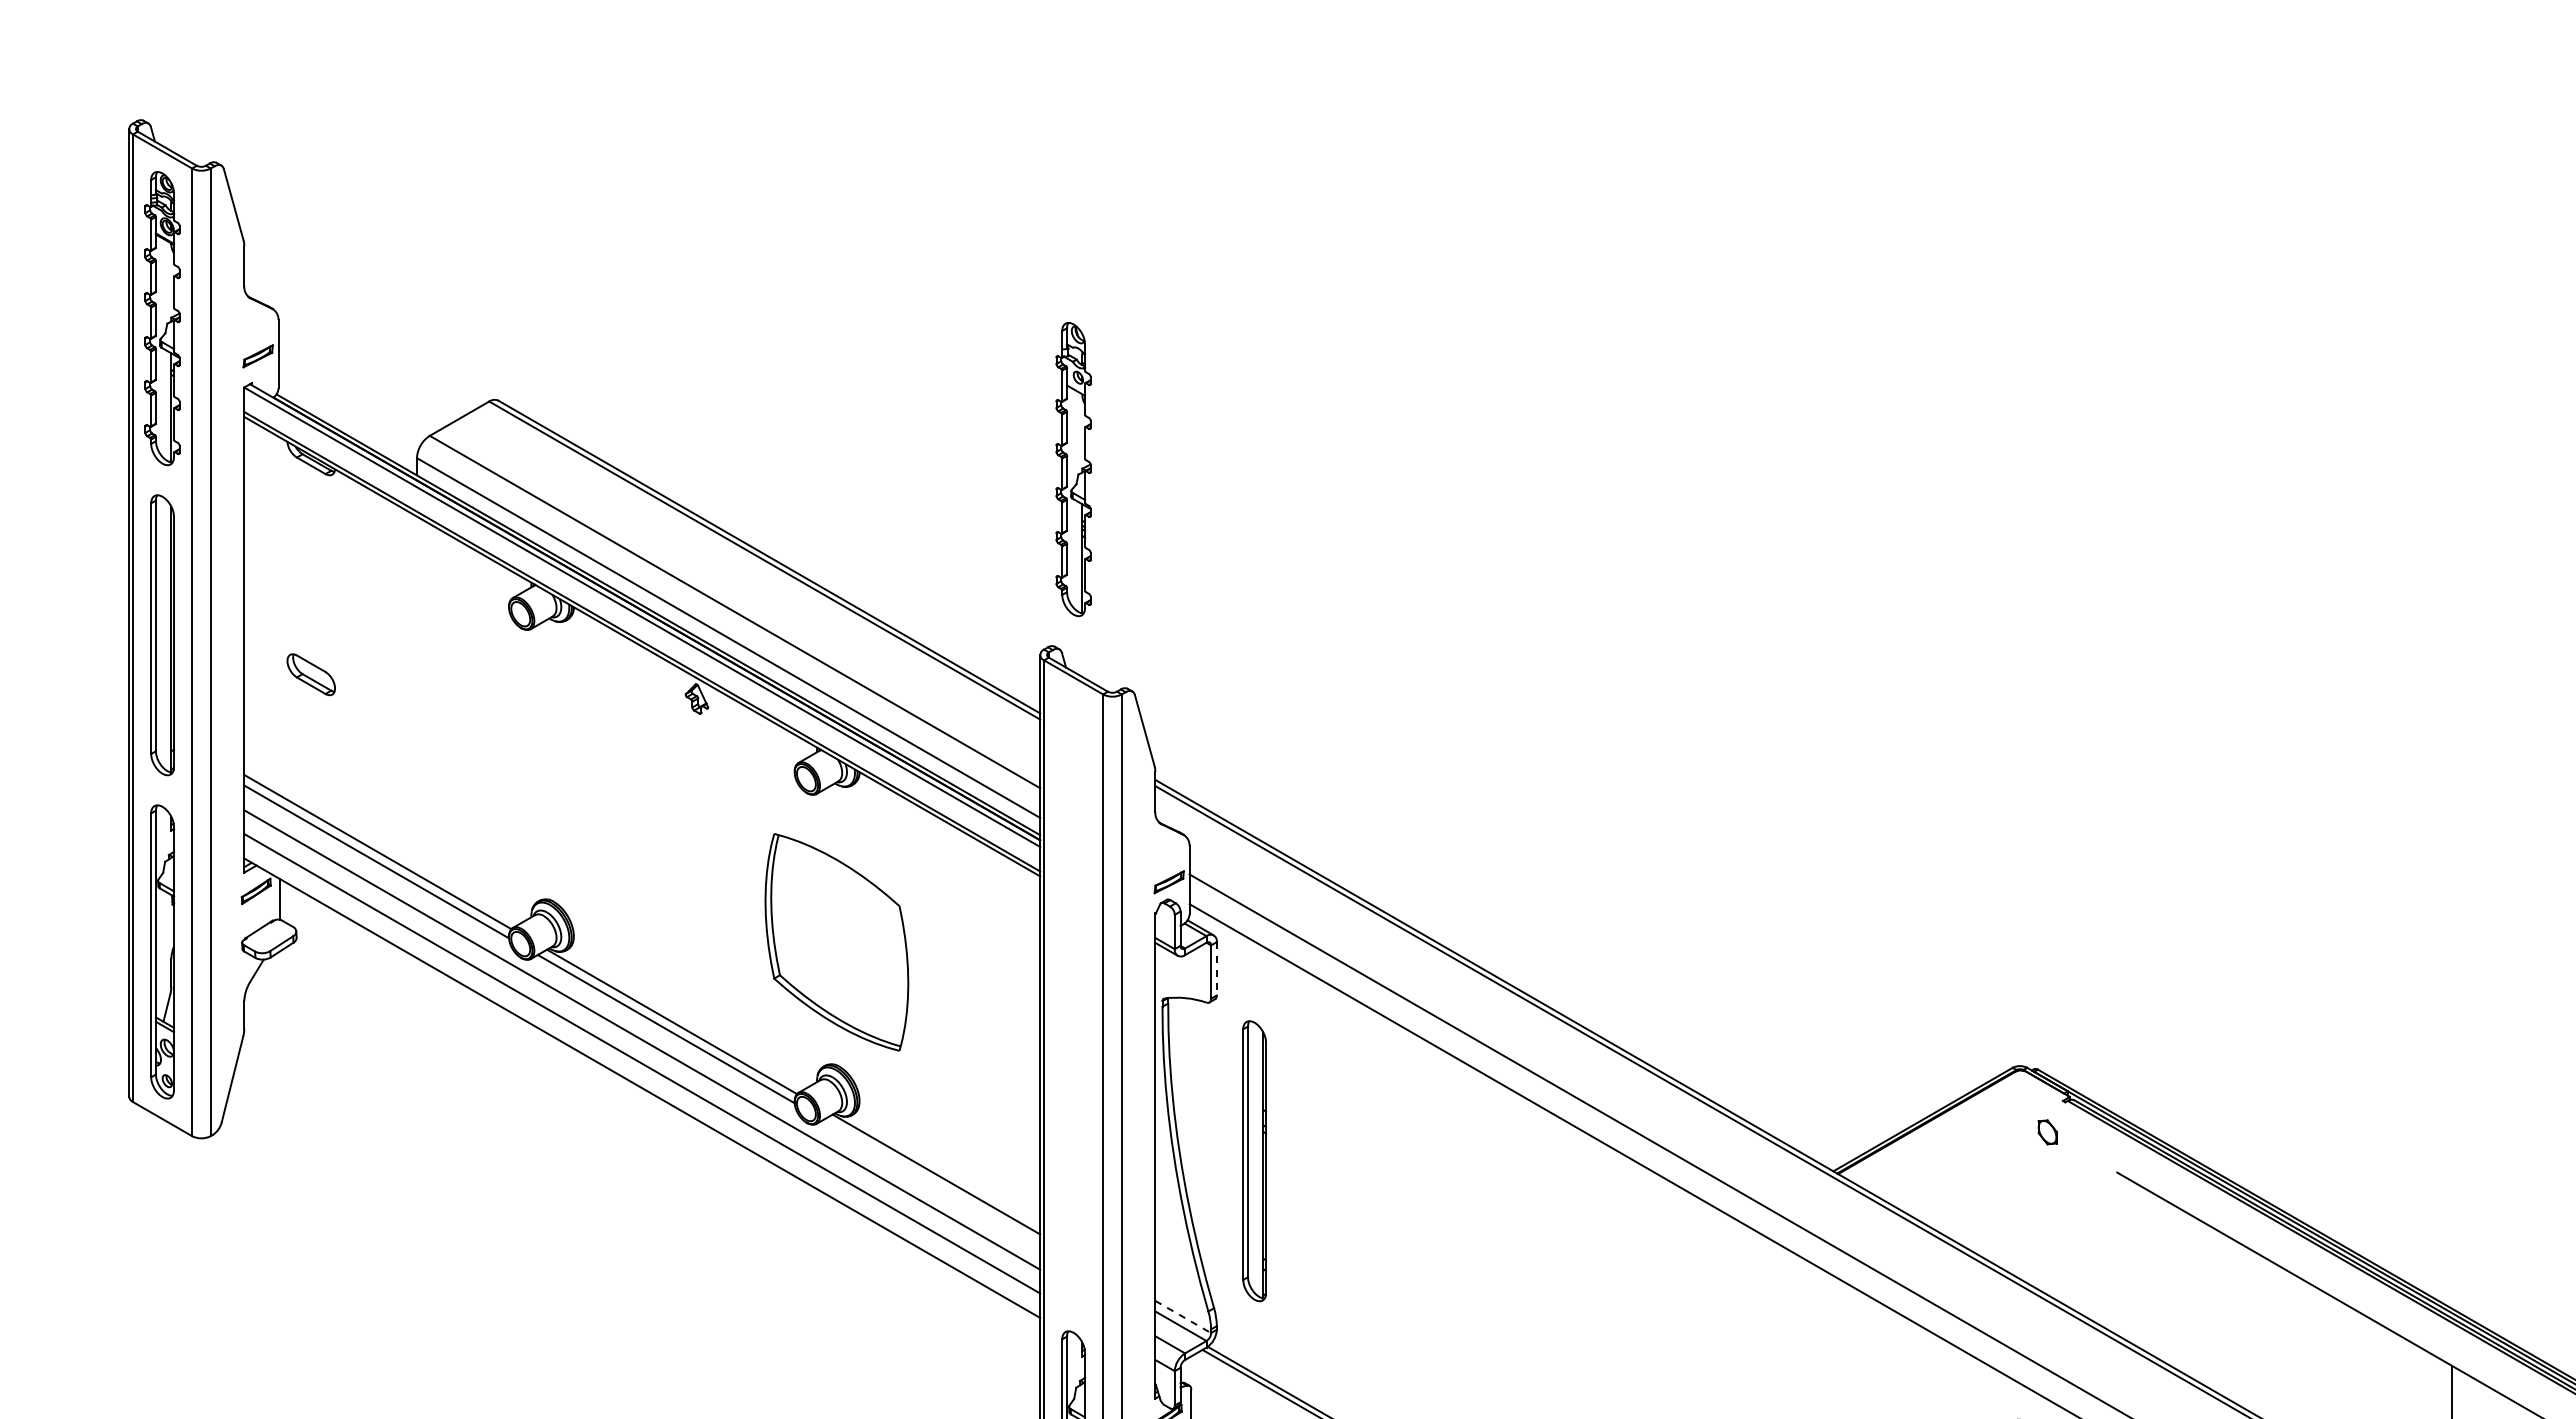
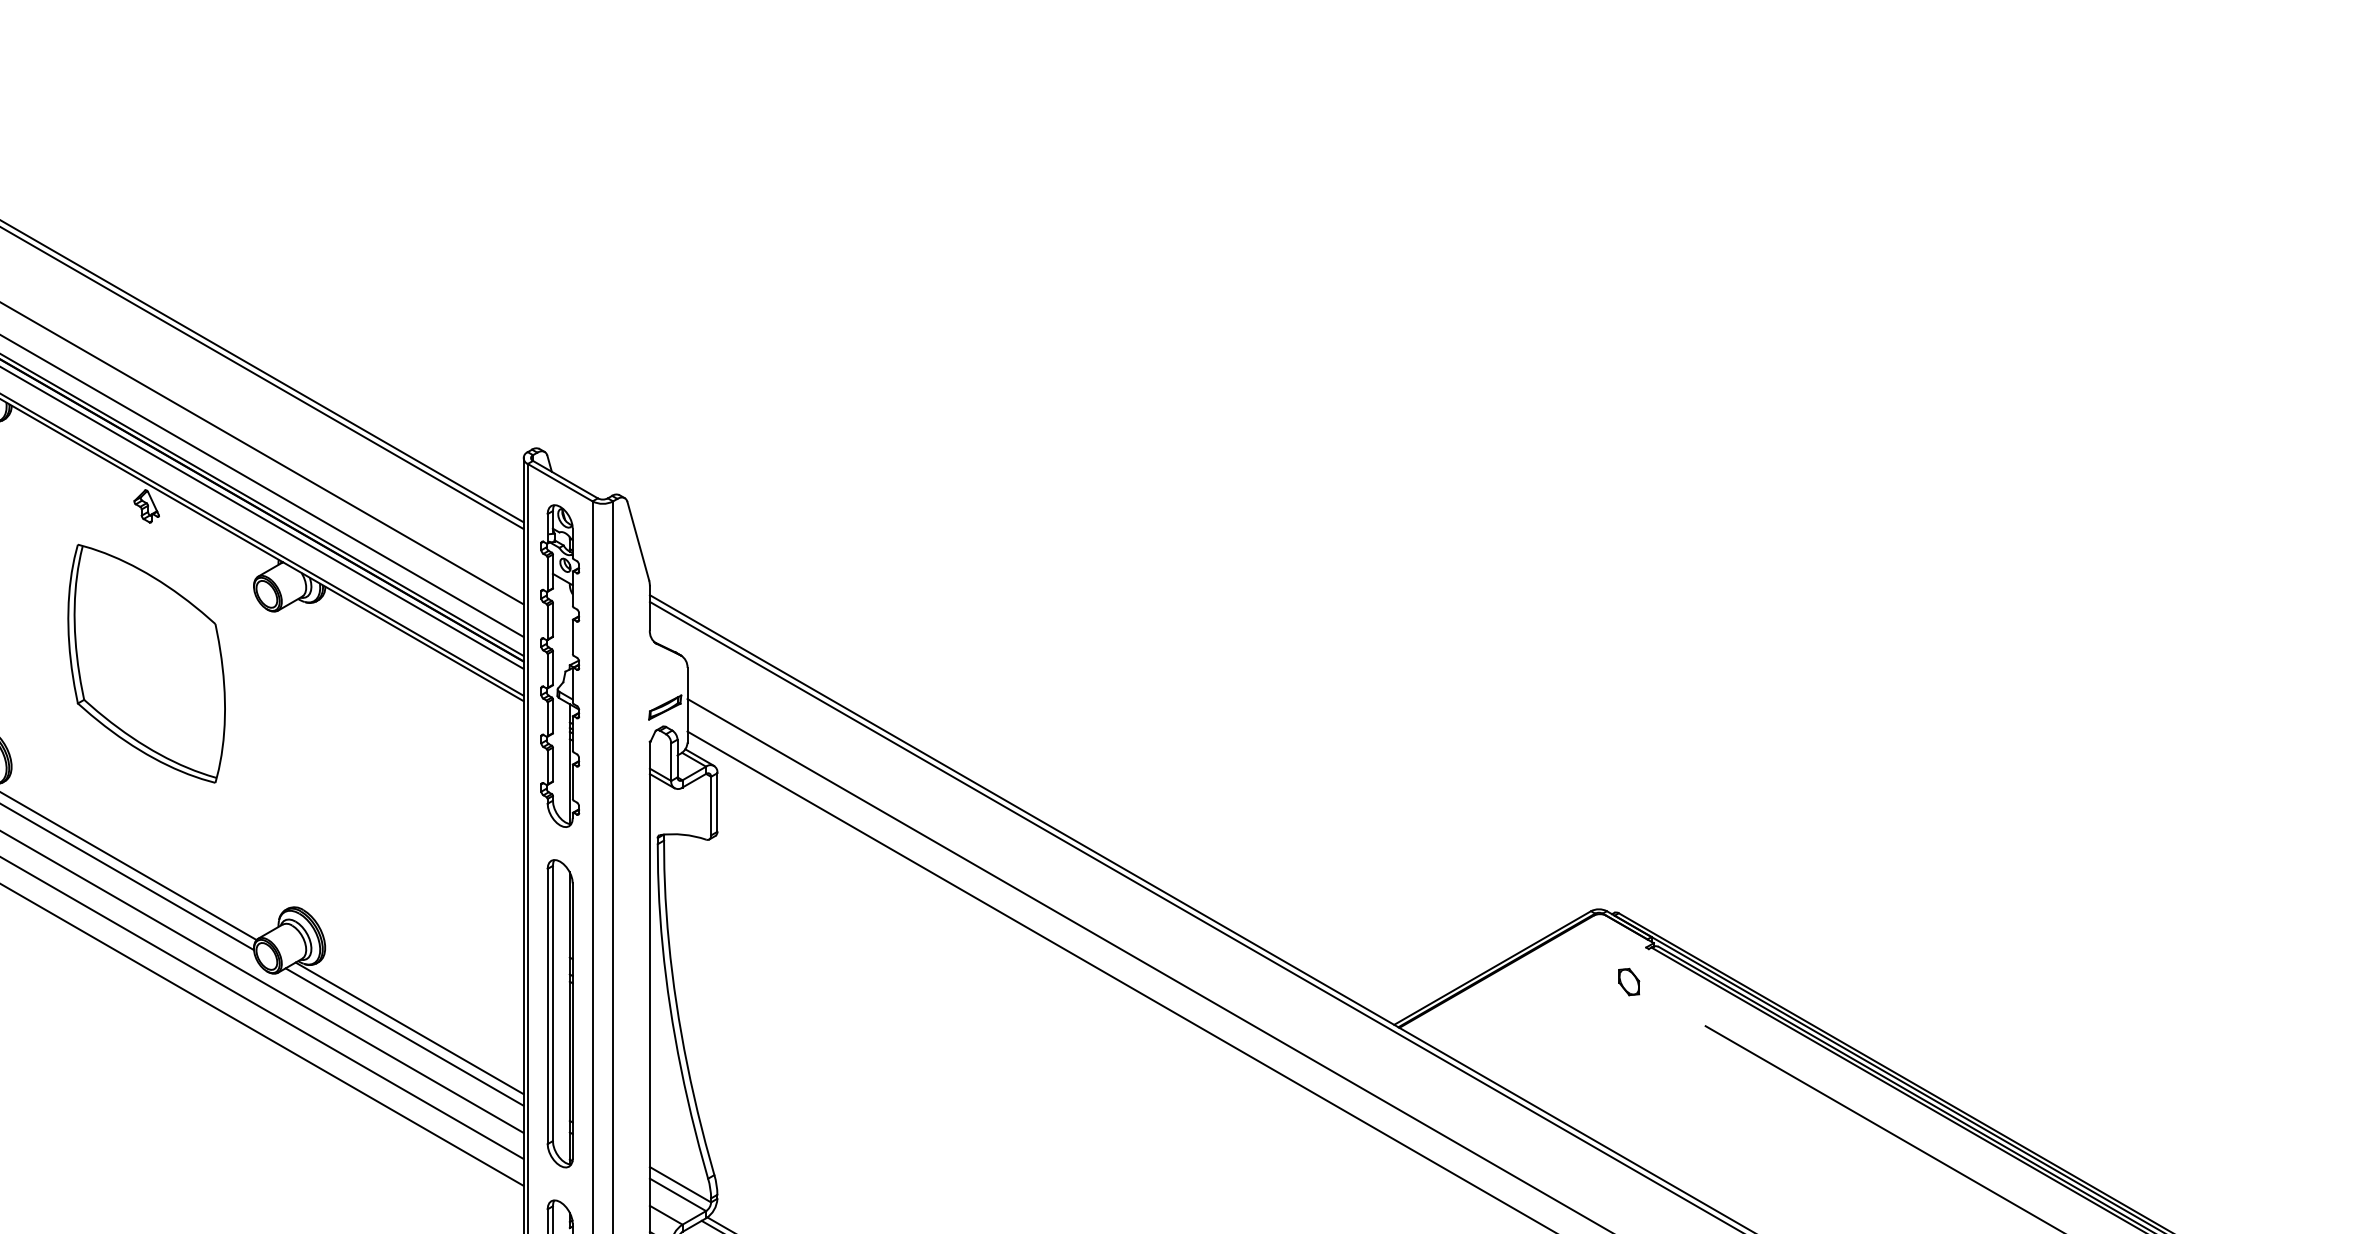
part: (1073, 469) -> (560, 666), moved
part: (836, 942) -> (146, 663), moved
line: (1216, 968) -> (717, 802), dashed -> solid
part: (1254, 1161) -> (560, 1014), moved
line: (931, 1182) -> (404, 1037), added
line: (1183, 1317) -> (680, 1185), dashed -> solid

